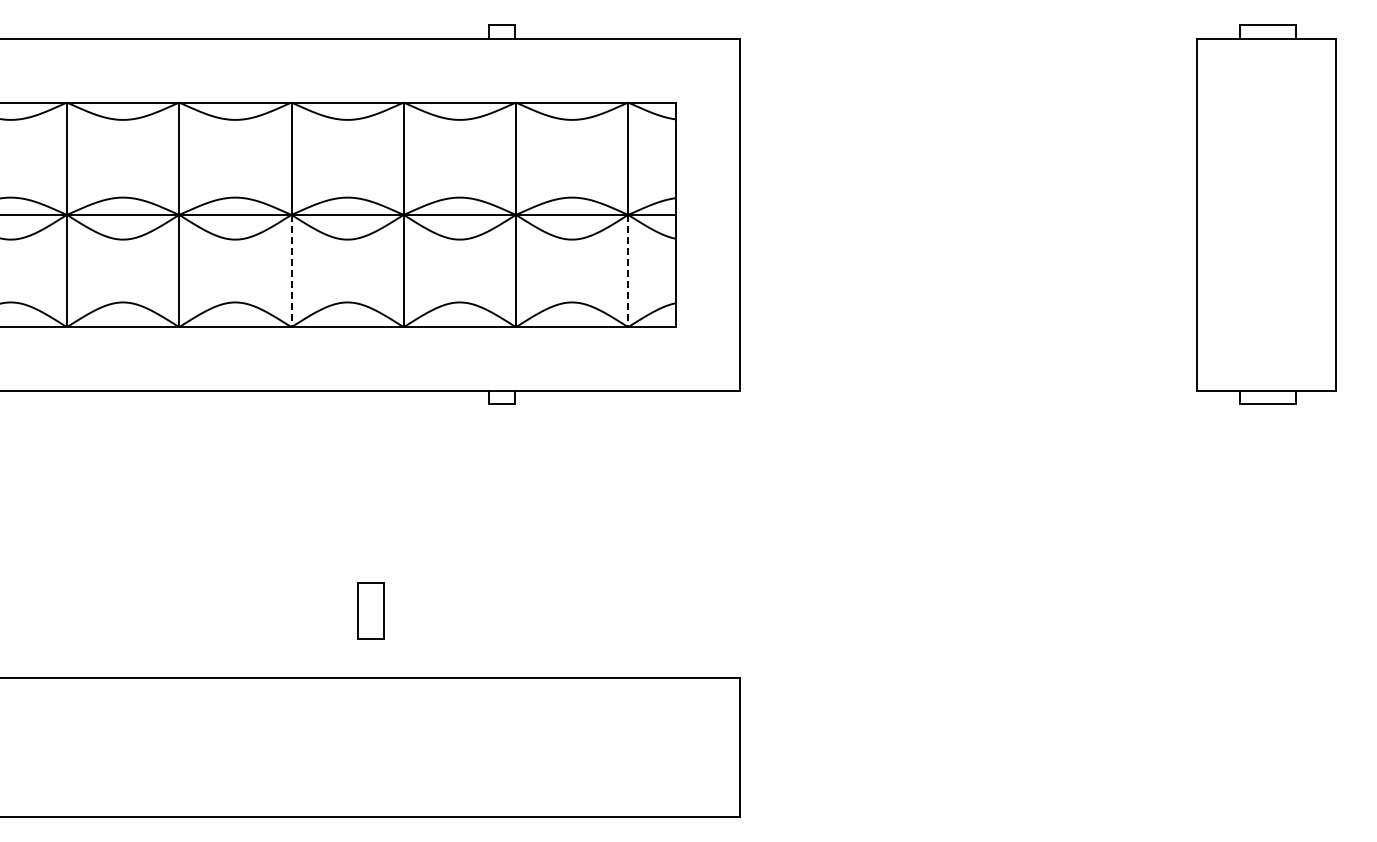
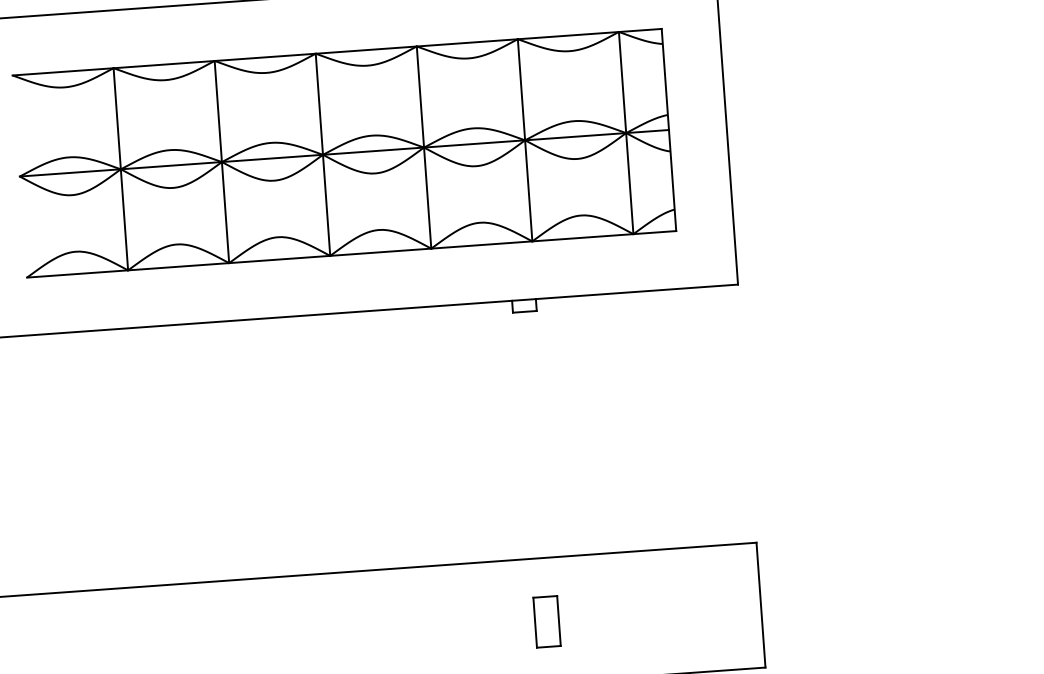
line: (291, 271) -> (326, 205), dashed -> solid
line: (628, 271) -> (630, 184), dashed -> solid
part: (370, 610) -> (546, 621), moved

